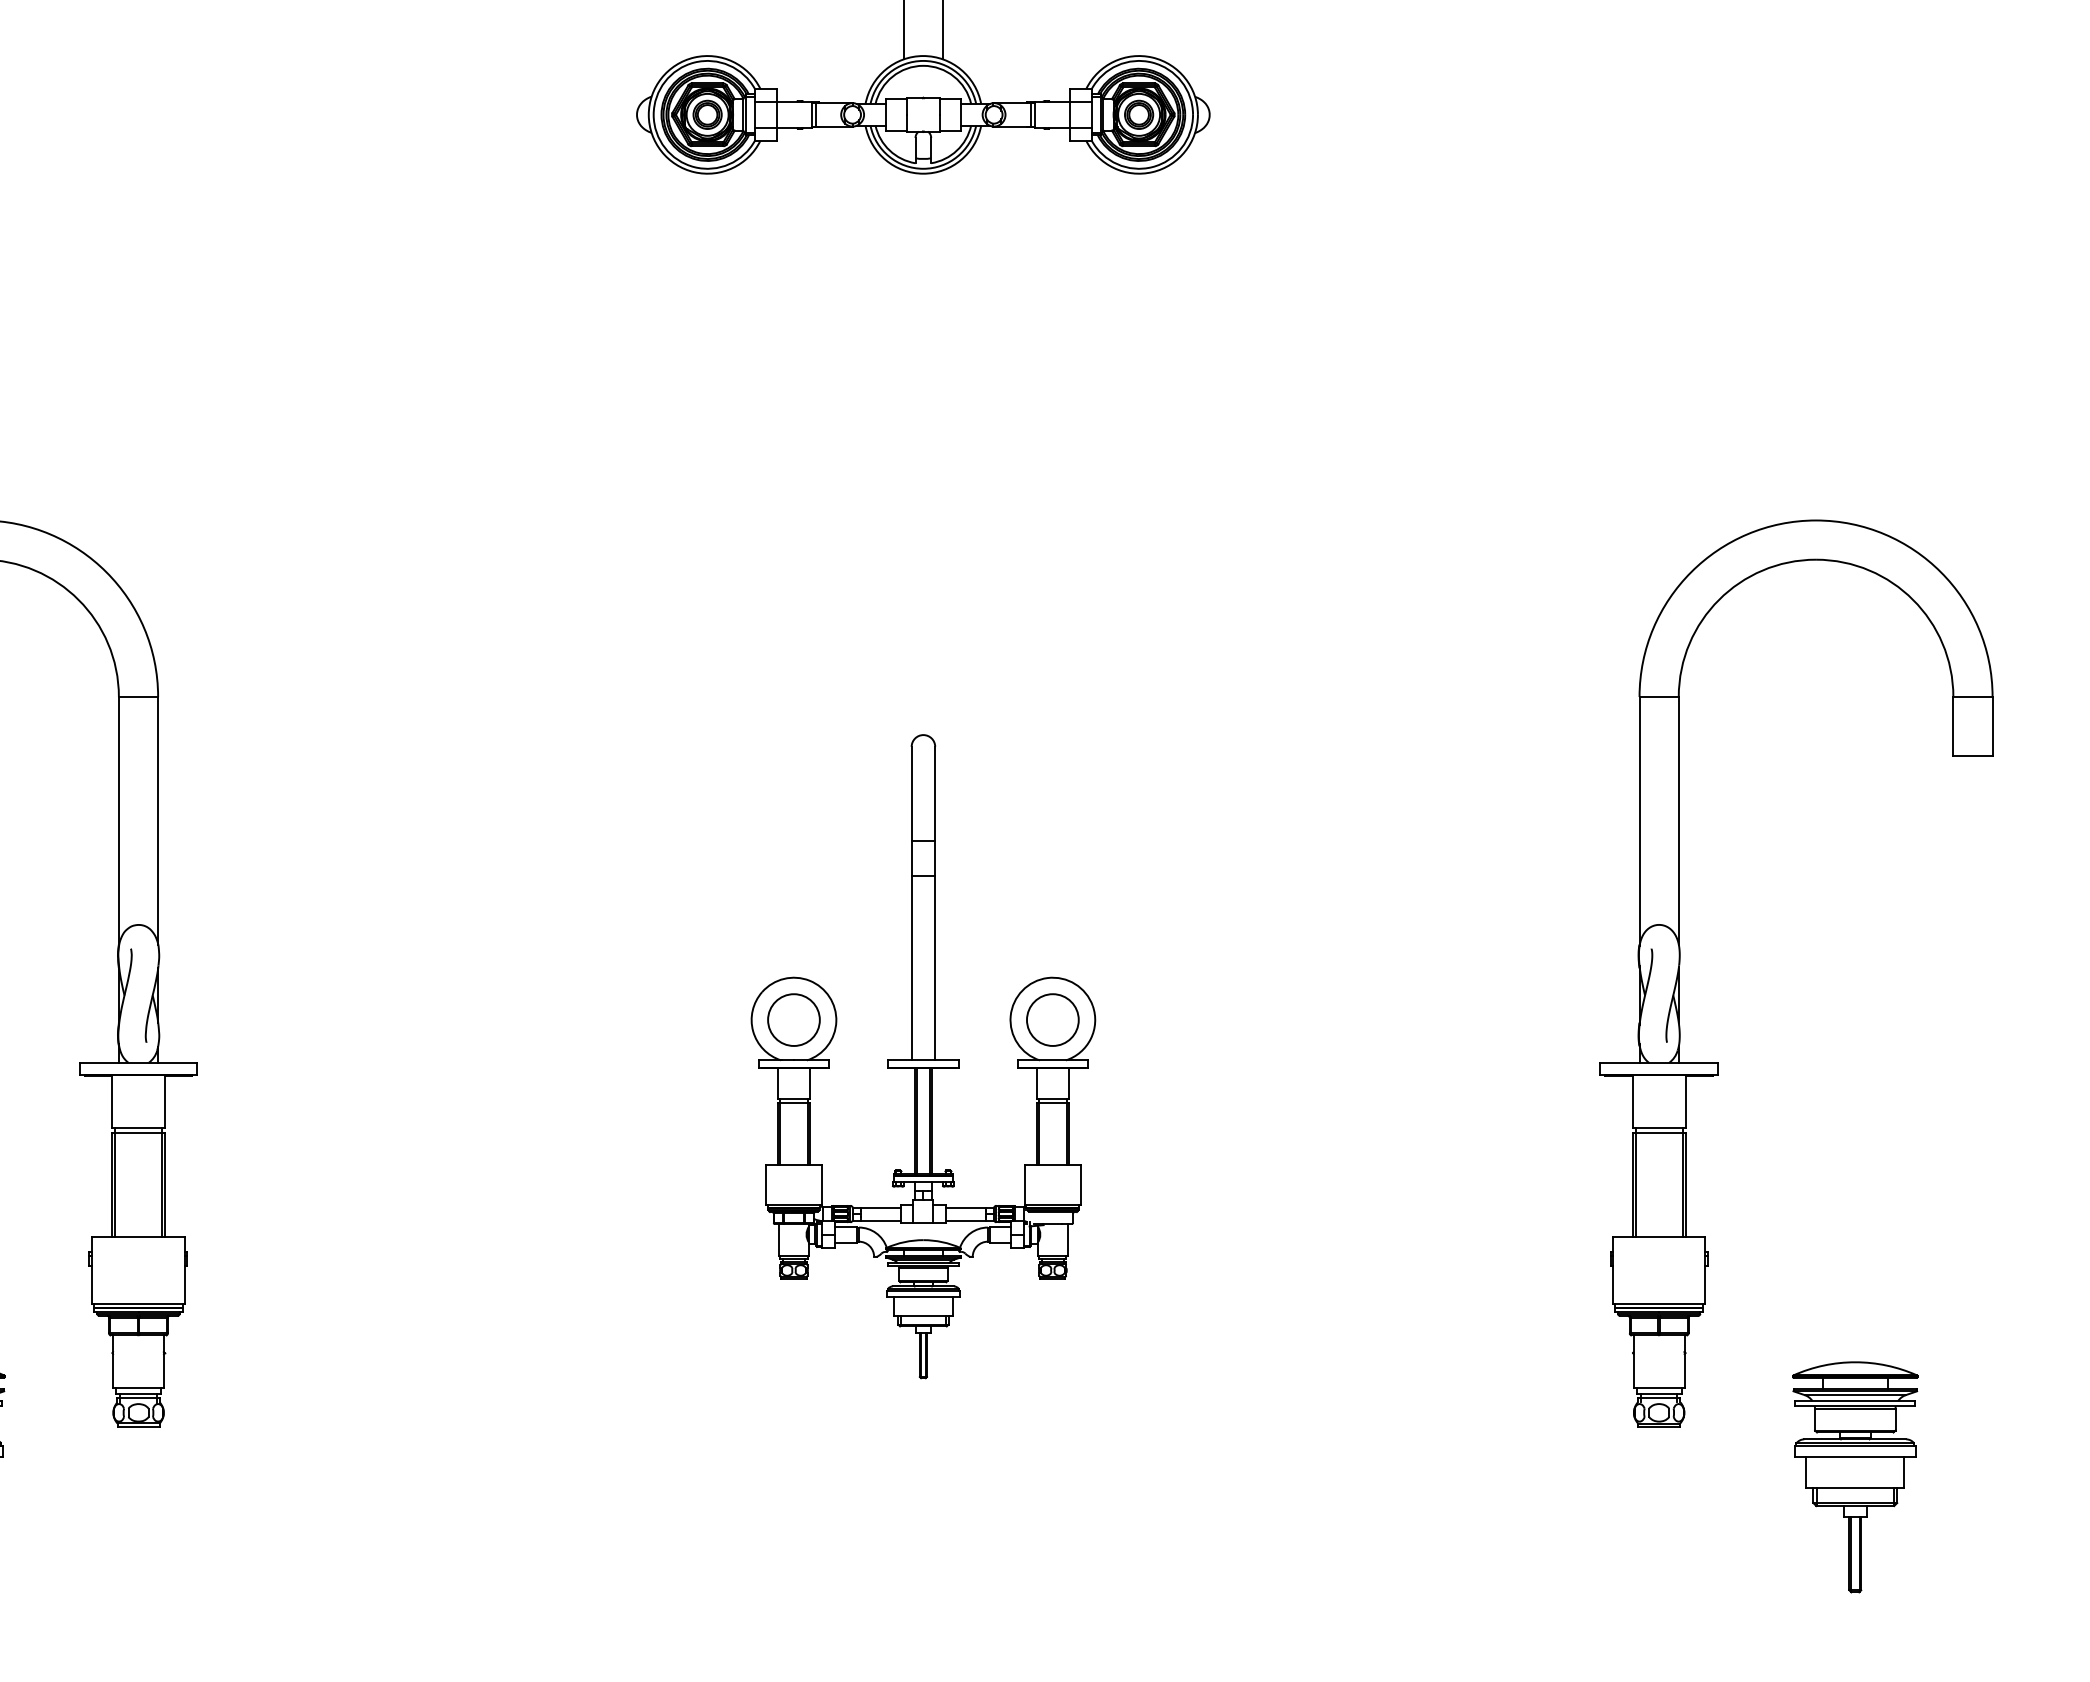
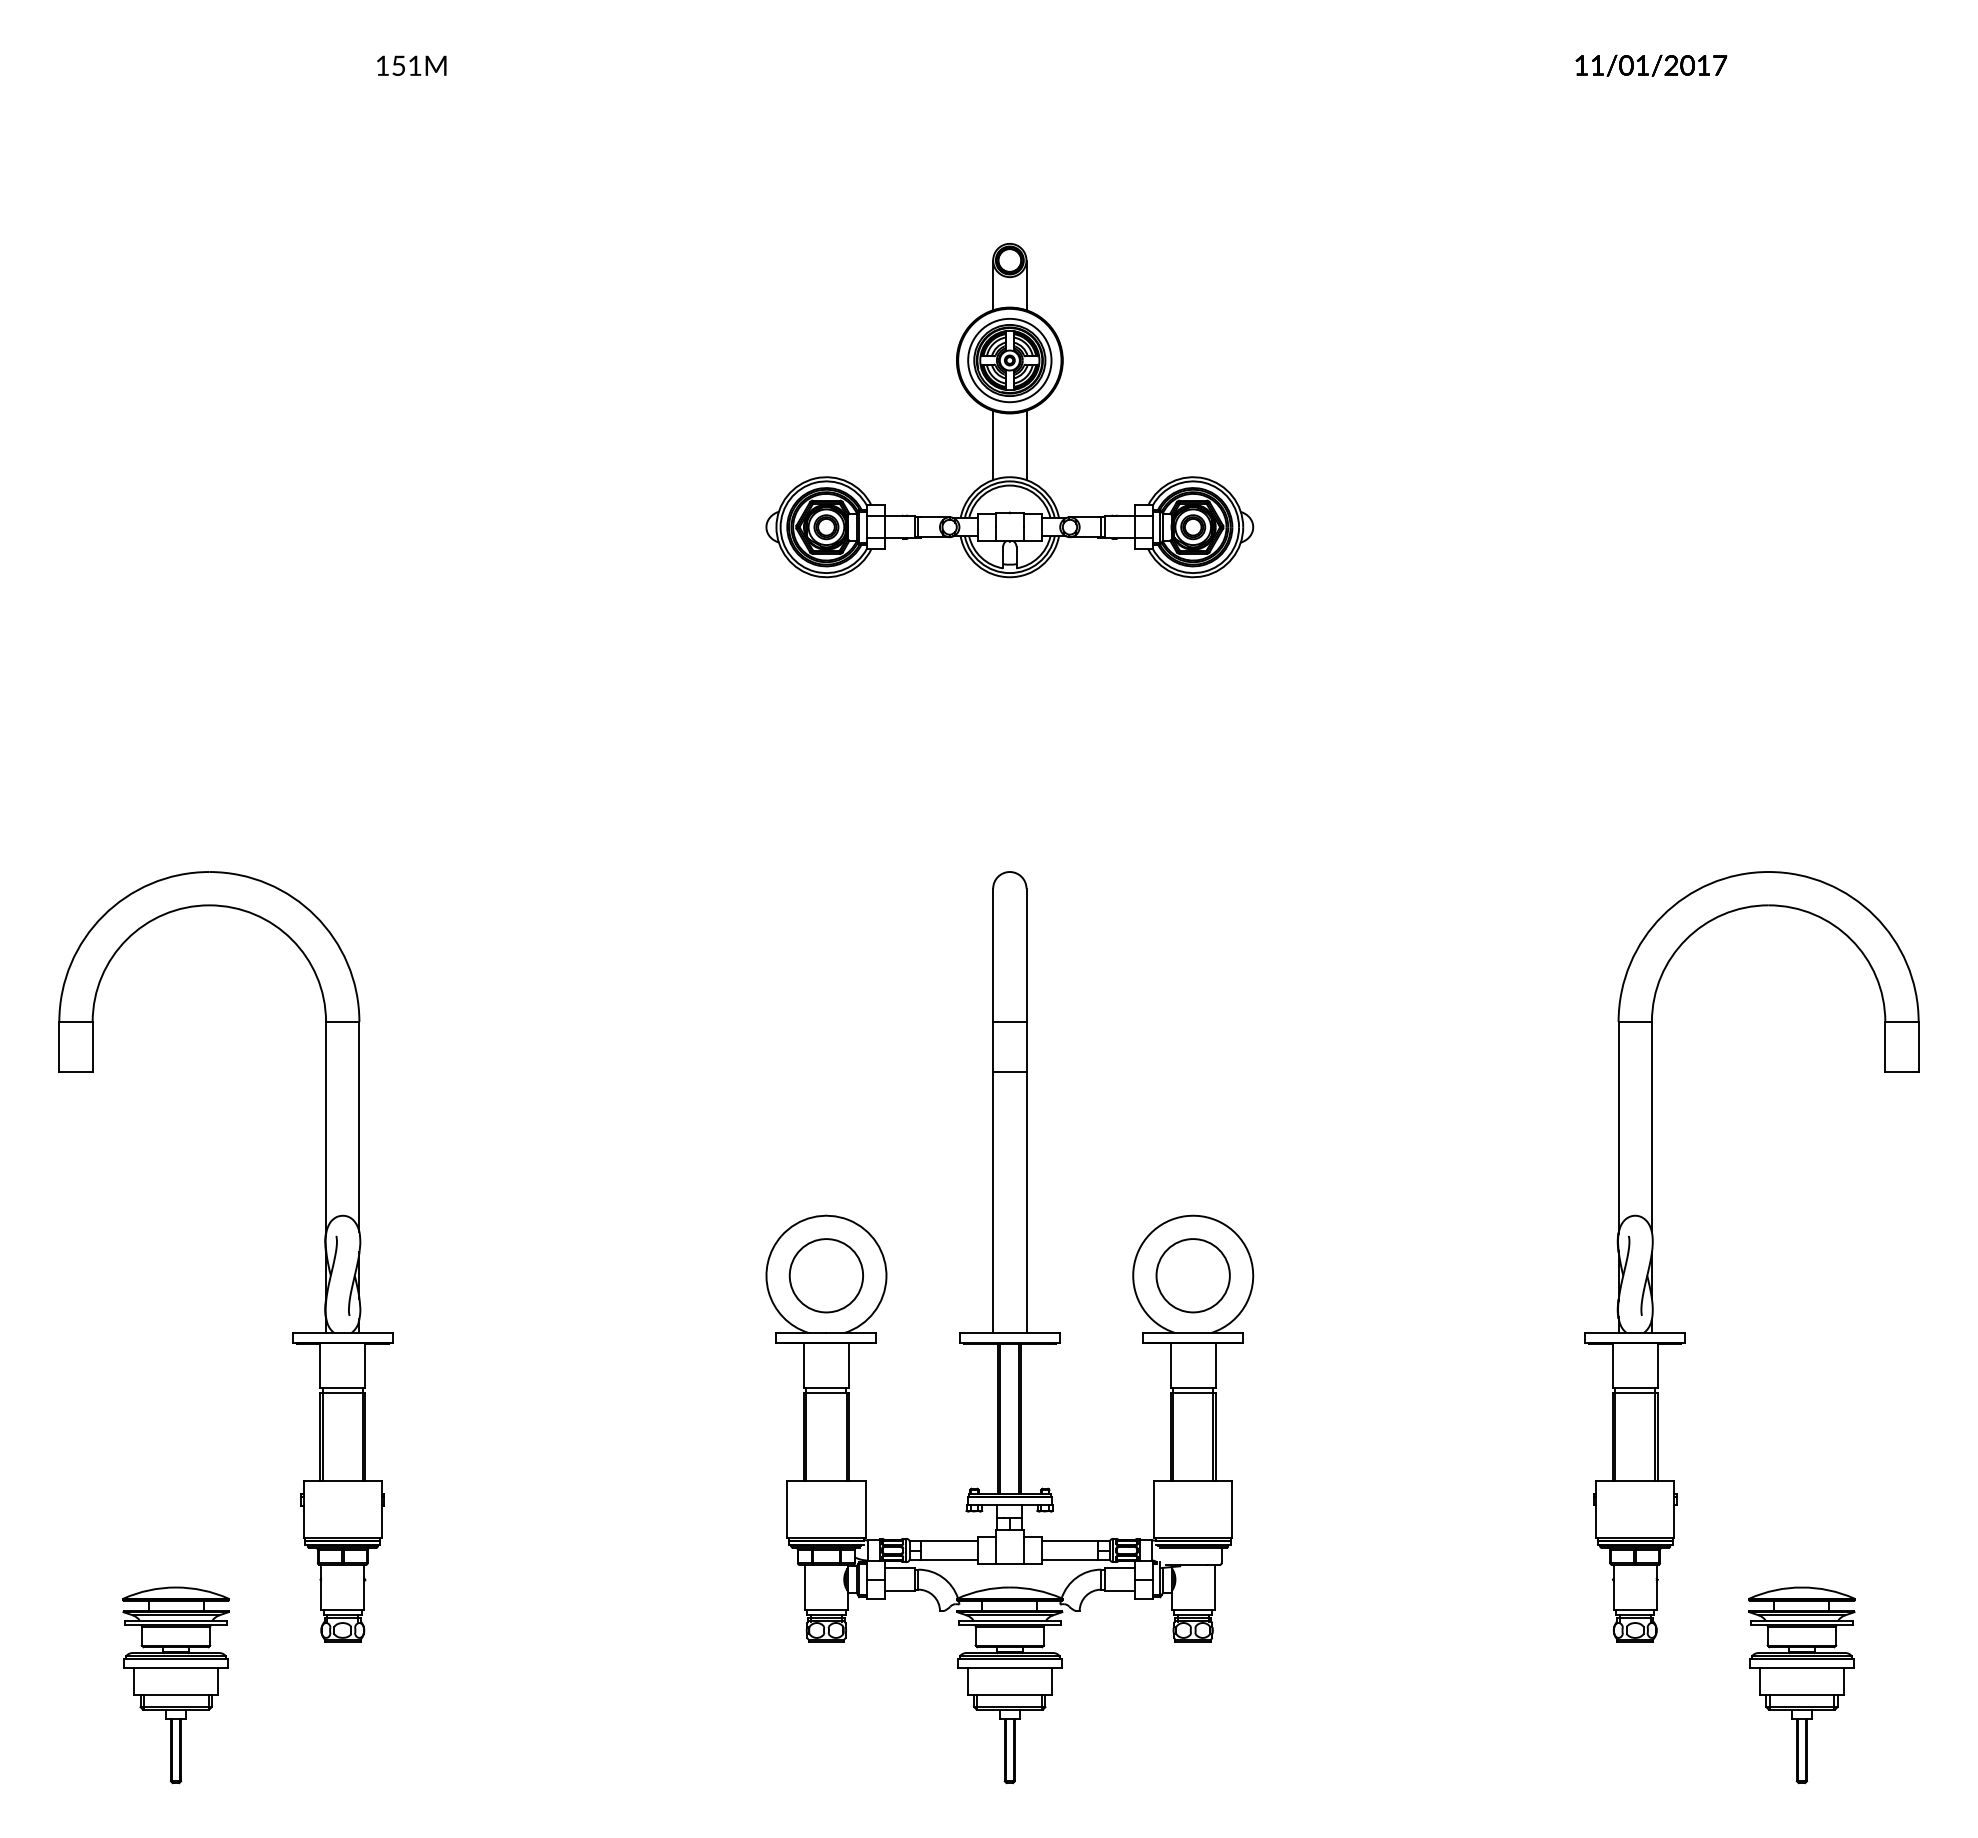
part: (922, 1056) -> (1009, 1327), size x1.67

